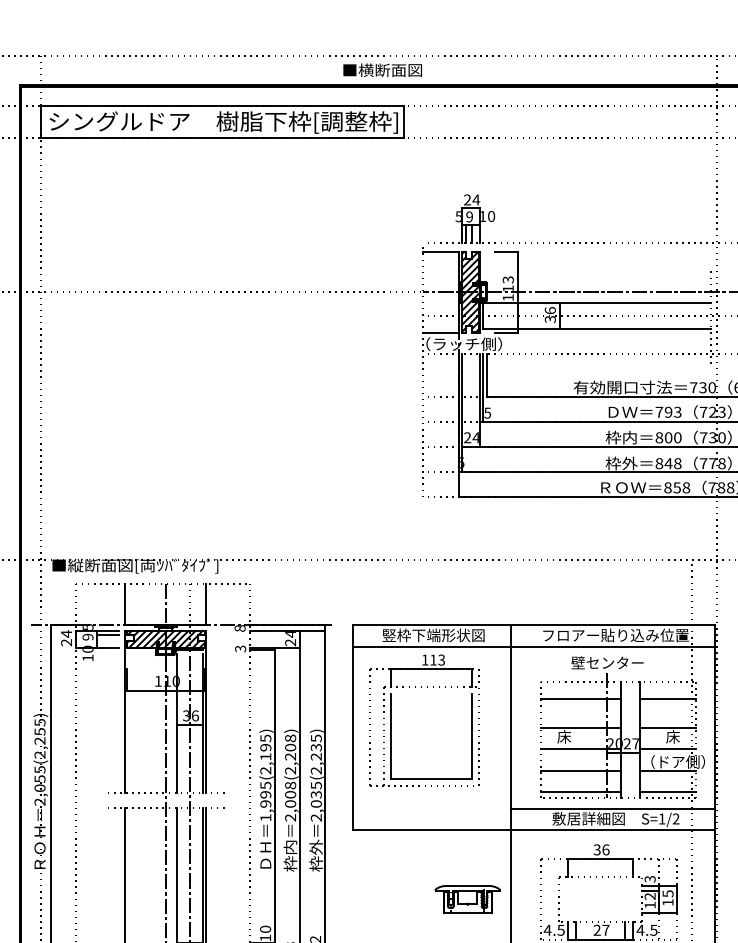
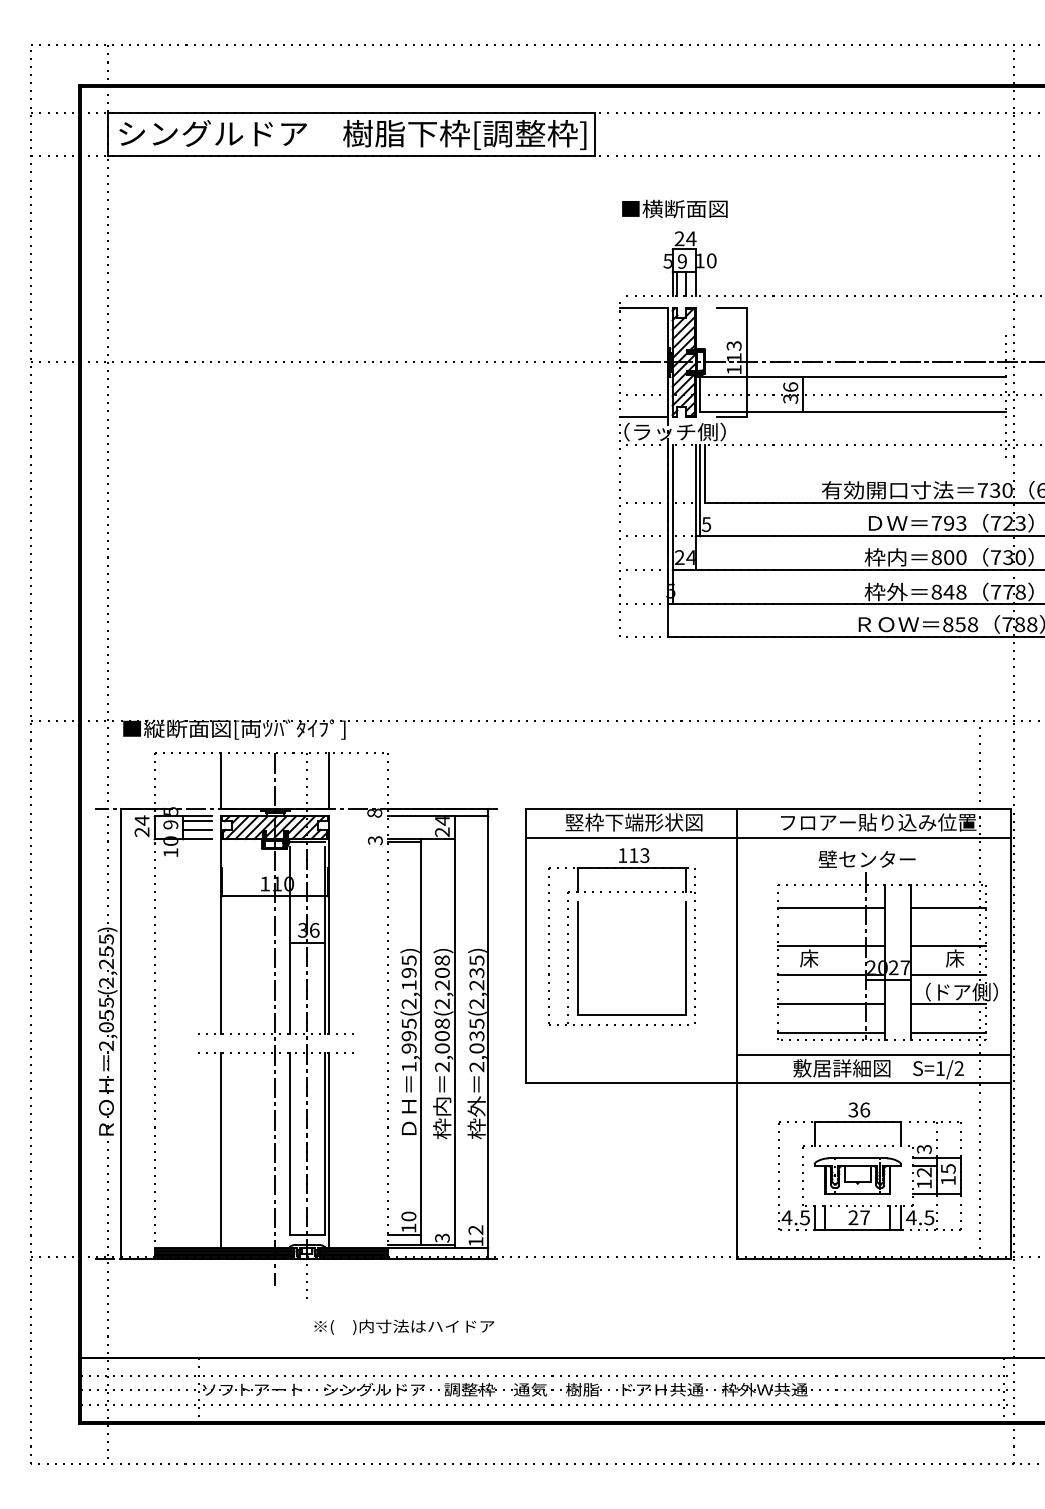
text: (382, 69) -> (674, 208), moved
line: (107, 640) -> (197, 829), added
part: (467, 898) -> (857, 1175), moved

